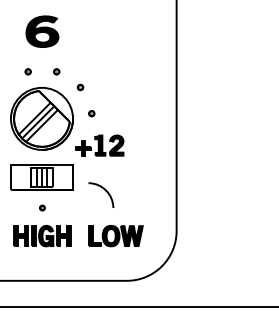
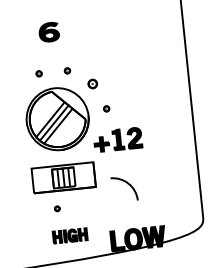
part: (42, 31) -> (49, 32), size x0.6
part: (80, 87) -> (92, 84), size x1.6
part: (42, 207) -> (57, 208), moved
part: (42, 236) -> (70, 236), size x0.6
part: (115, 236) -> (137, 239), moved

